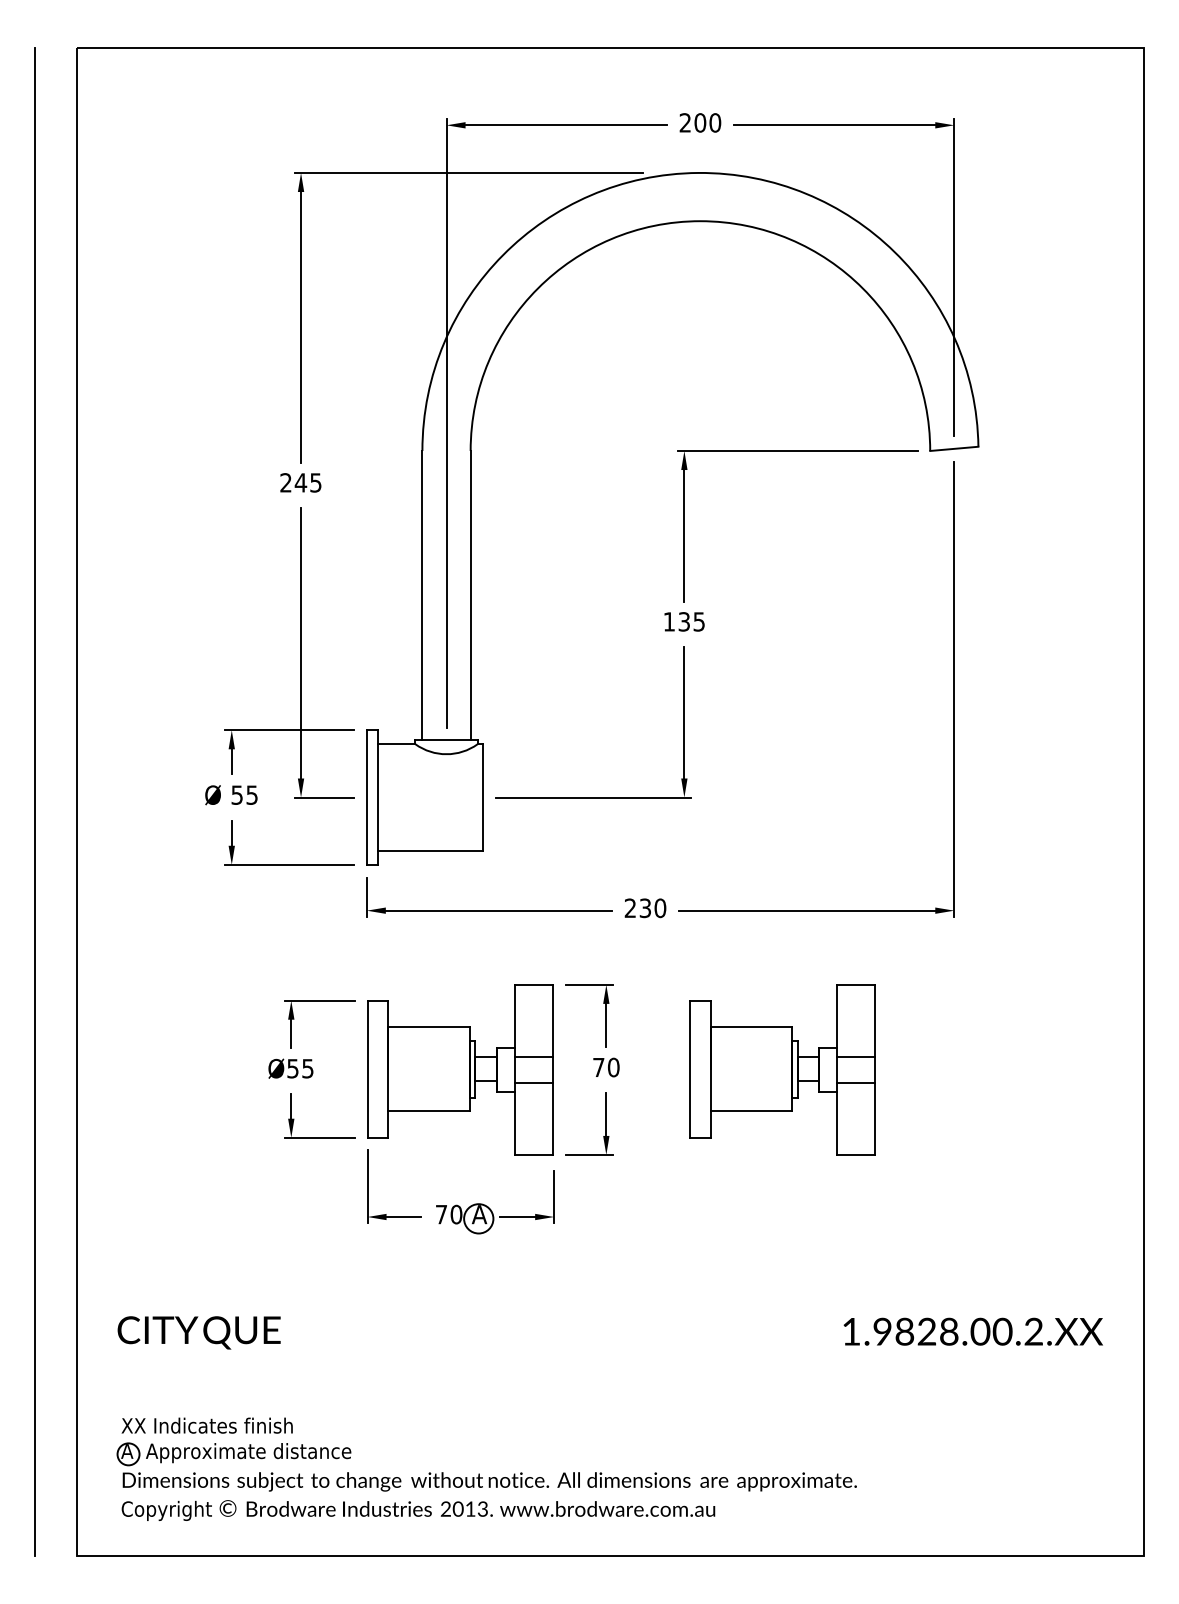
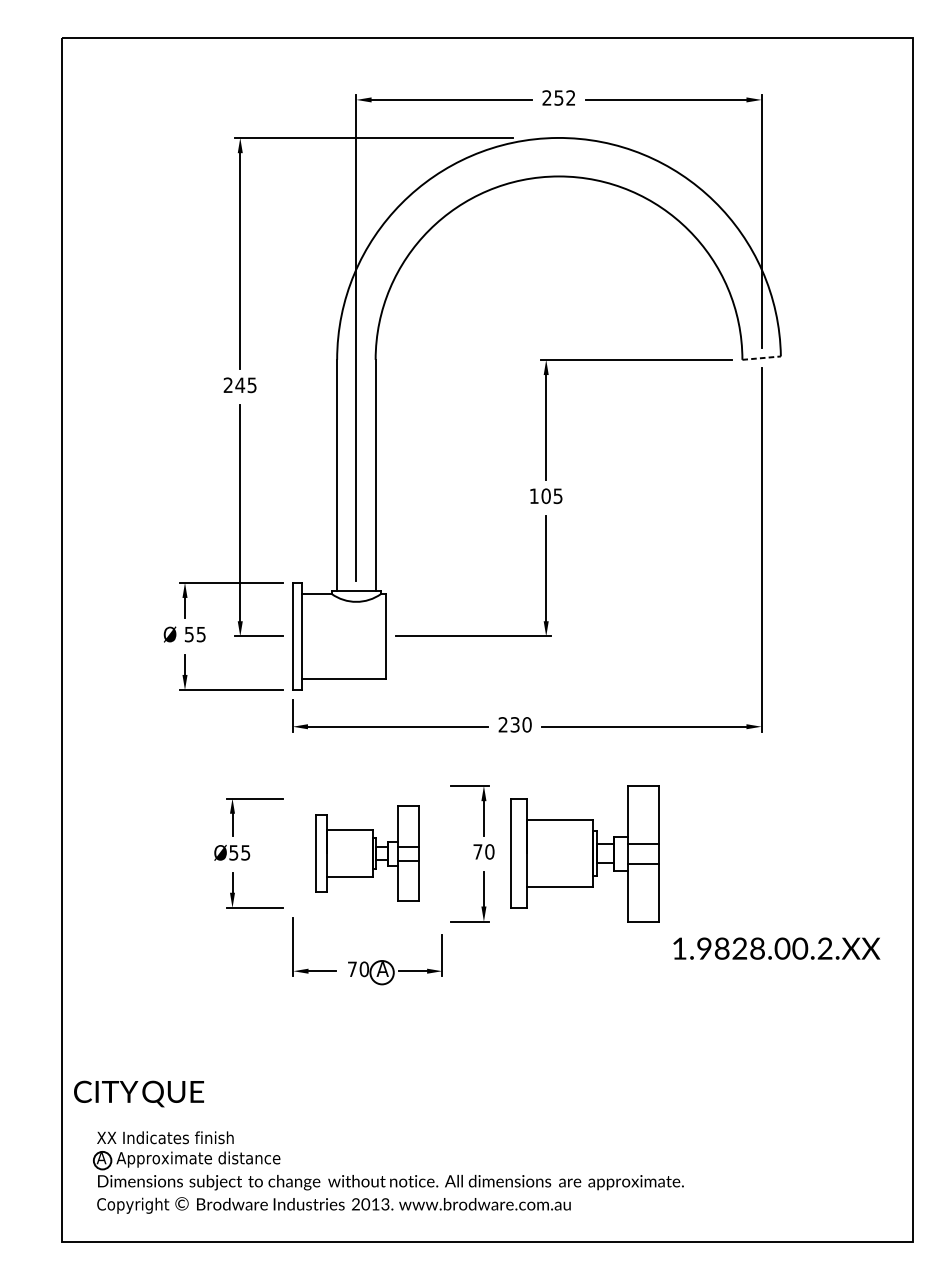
text: (707, 122) -> (564, 97), 200 -> 252
line: (954, 448) -> (761, 357), solid -> dashed
text: (684, 621) -> (546, 495), 135 -> 105
line: (35, 801) -> (28, 639), removed
part: (460, 1069) -> (367, 853), size x0.7
part: (782, 1069) -> (584, 853), moved
text: (972, 1331) -> (776, 948), moved
text: (198, 1332) -> (138, 1093), moved

